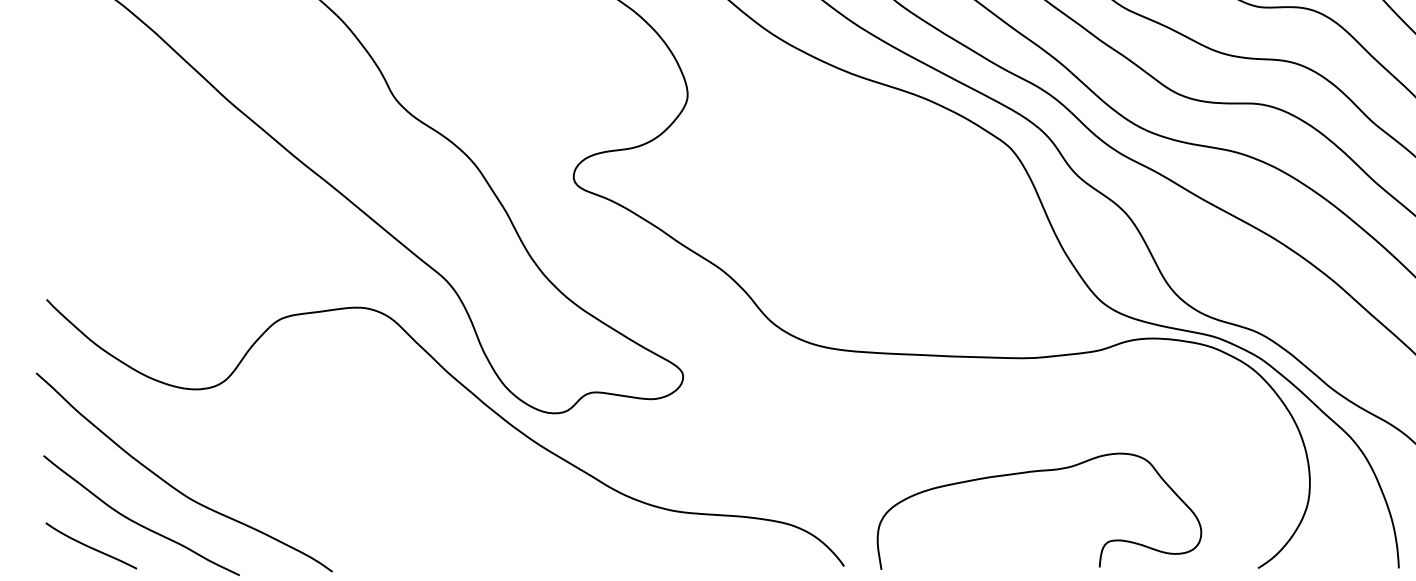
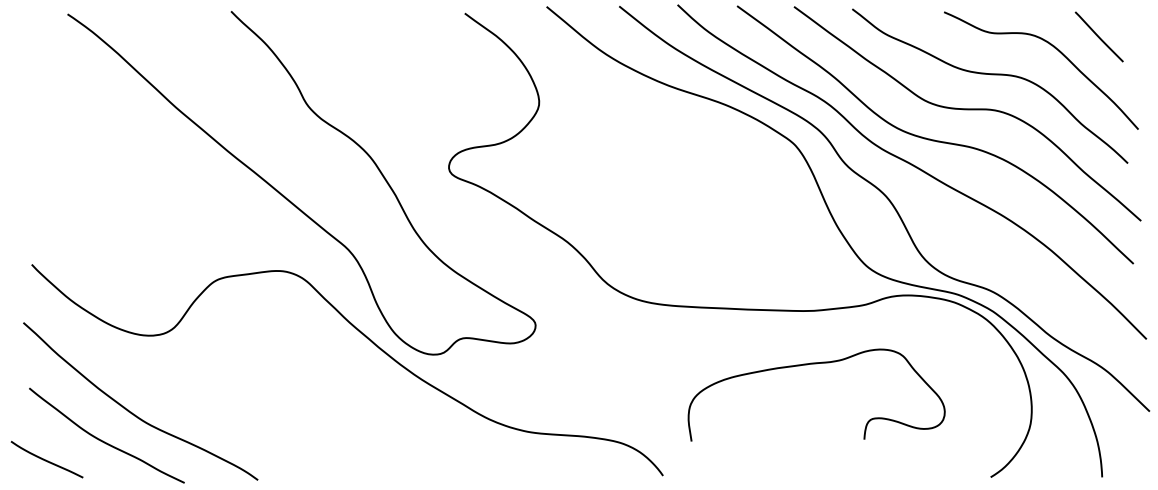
curve: (1039, 472) -> (816, 364), moved
curve: (90, 545) -> (46, 459), moved

